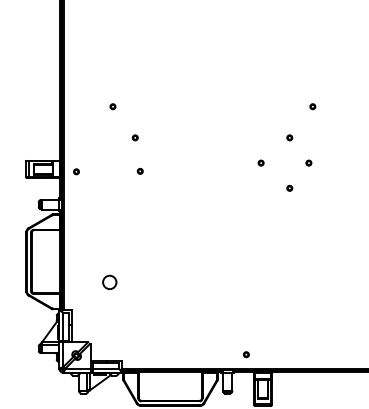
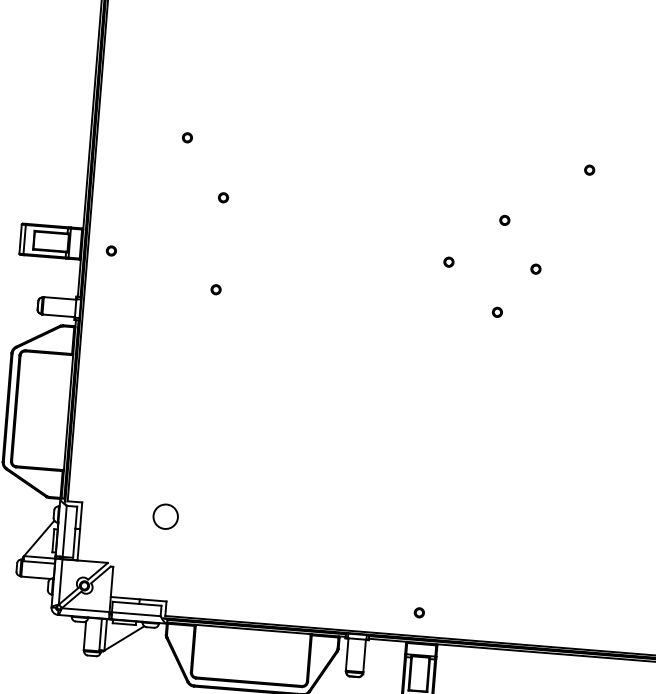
part: (312, 106) -> (589, 169), moved
part: (139, 170) -> (214, 288), moved
circle: (109, 281) -> (165, 515), moved
part: (246, 354) -> (419, 612), moved

